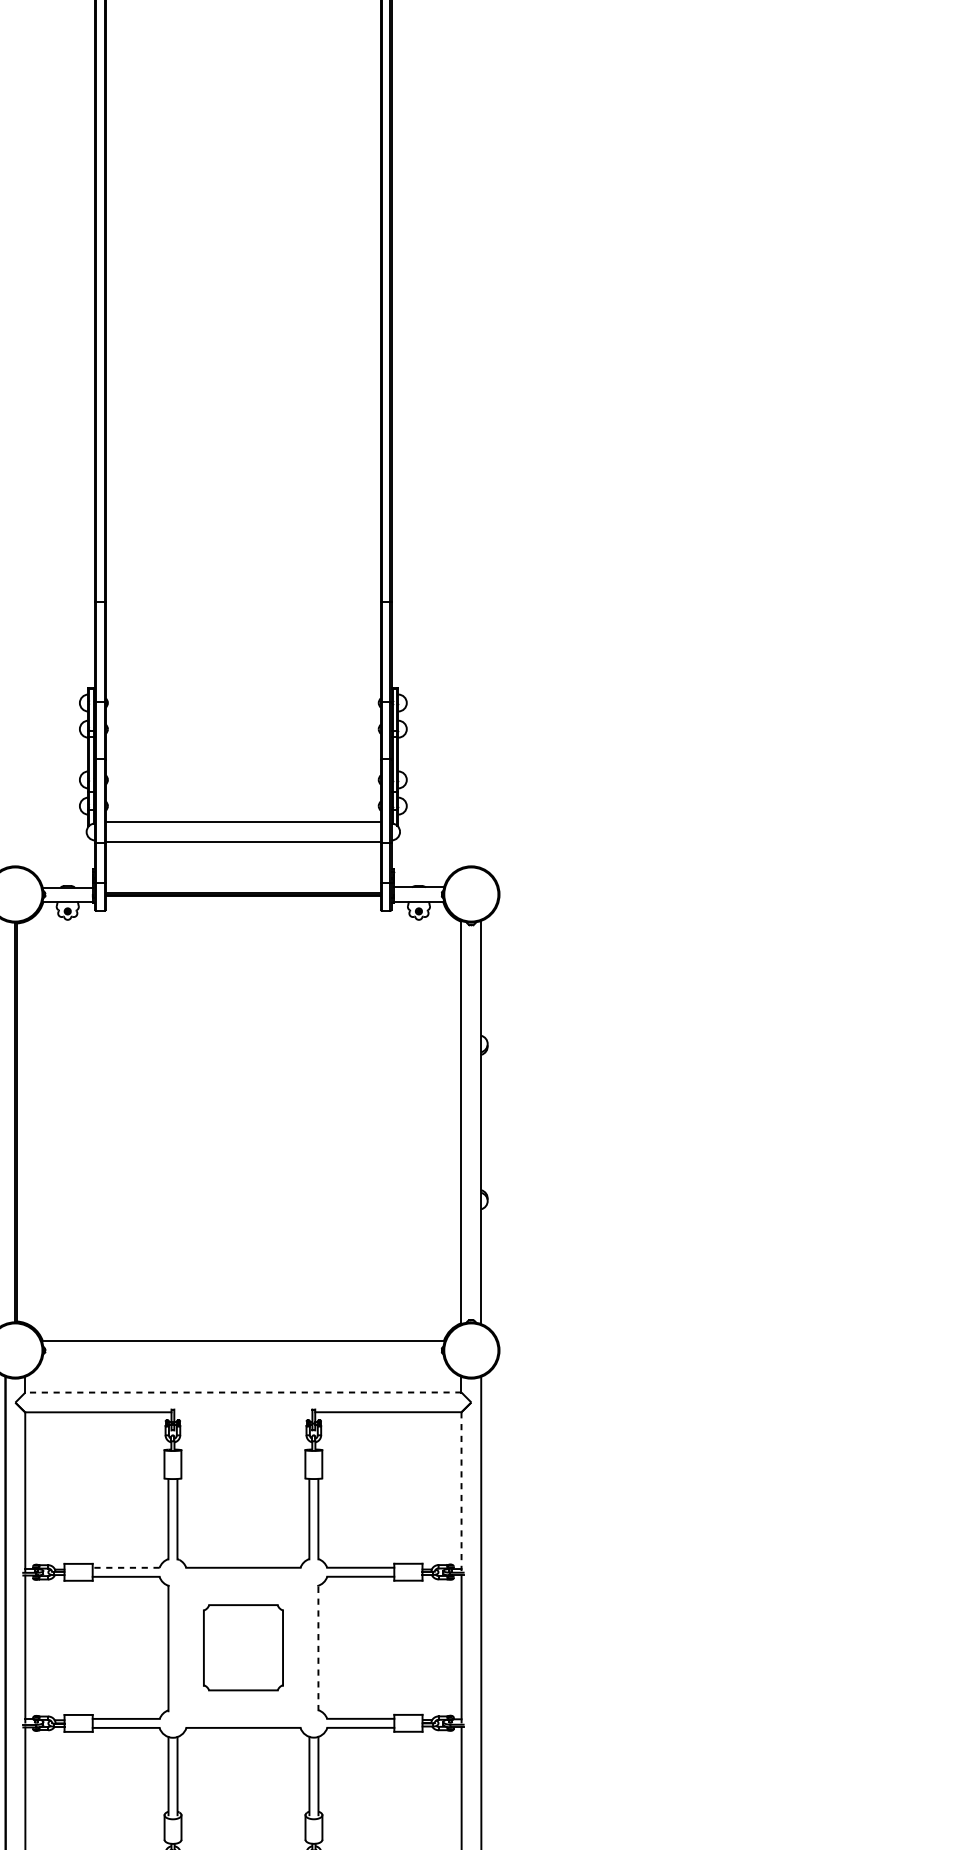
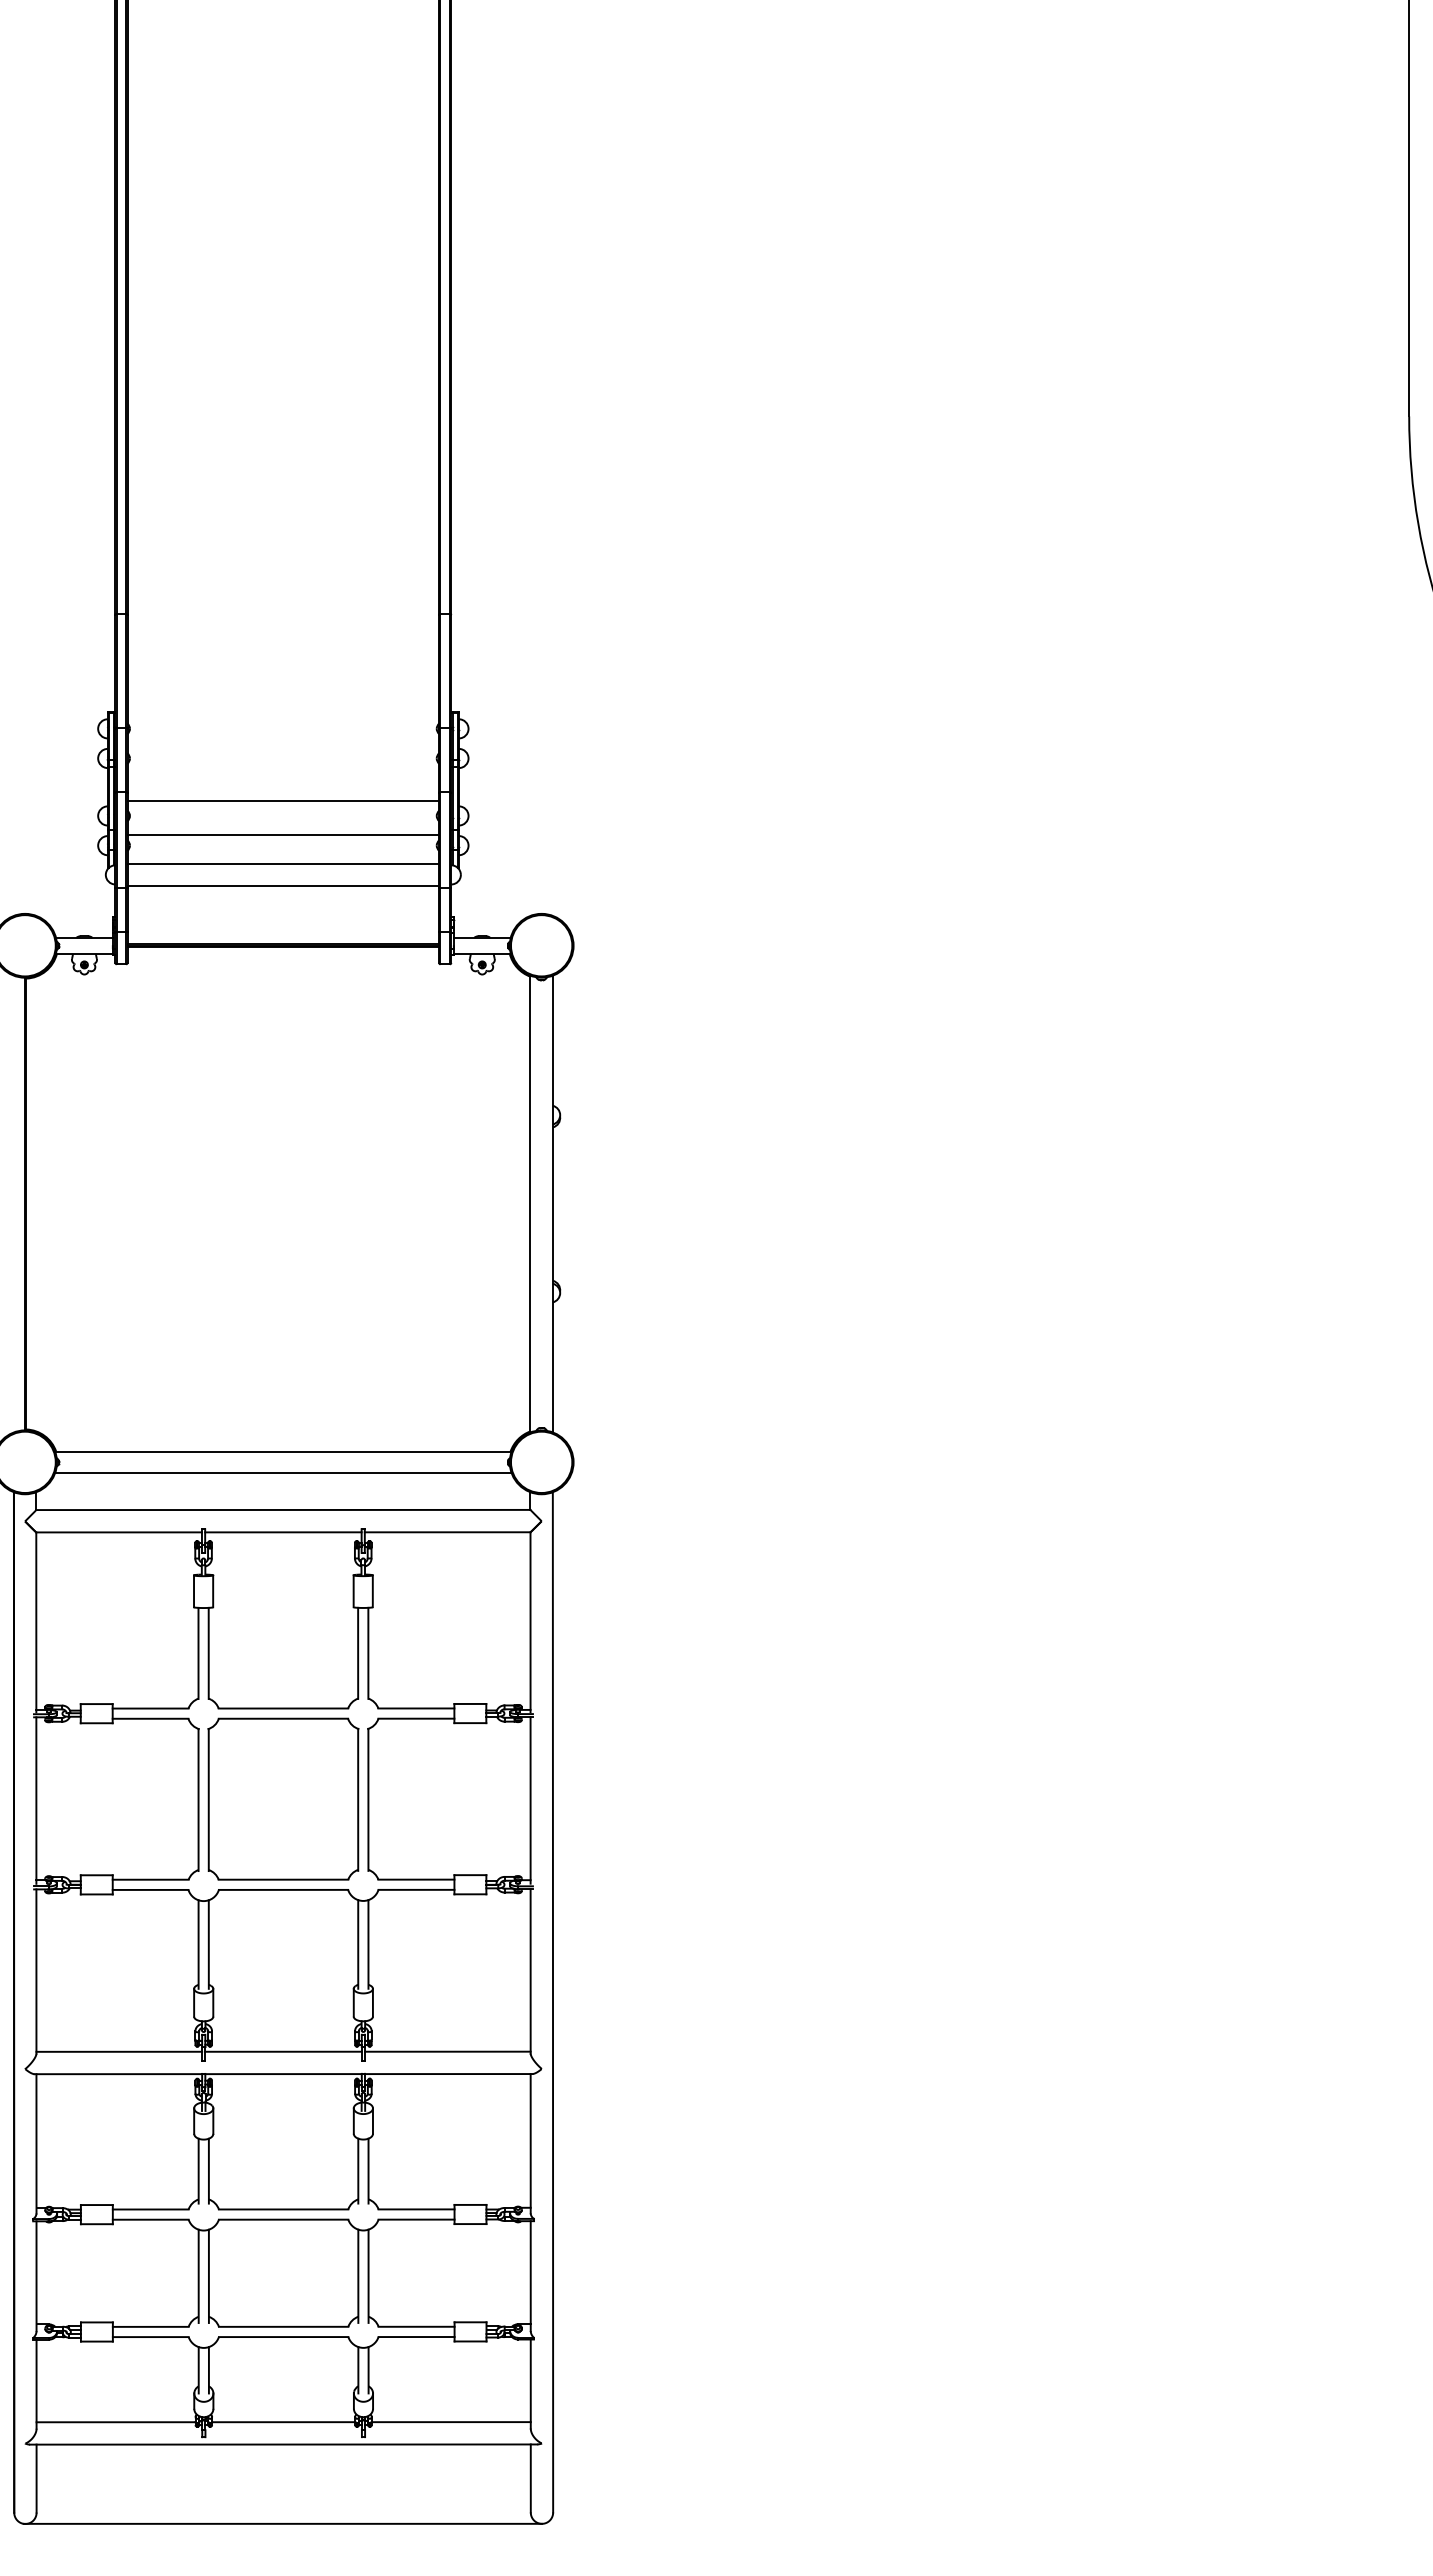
line: (243, 766) -> (283, 800), added
line: (243, 797) -> (283, 835), added
line: (243, 1360) -> (283, 1473), added
line: (242, 1392) -> (282, 1509), dashed -> solid
line: (243, 1412) -> (283, 1532), added
line: (461, 1491) -> (530, 1622), dashed -> solid
line: (126, 1567) -> (150, 1708), dashed -> solid
part: (243, 1647) -> (283, 1798), size x1.67
line: (318, 1648) -> (368, 1799), dashed -> solid

